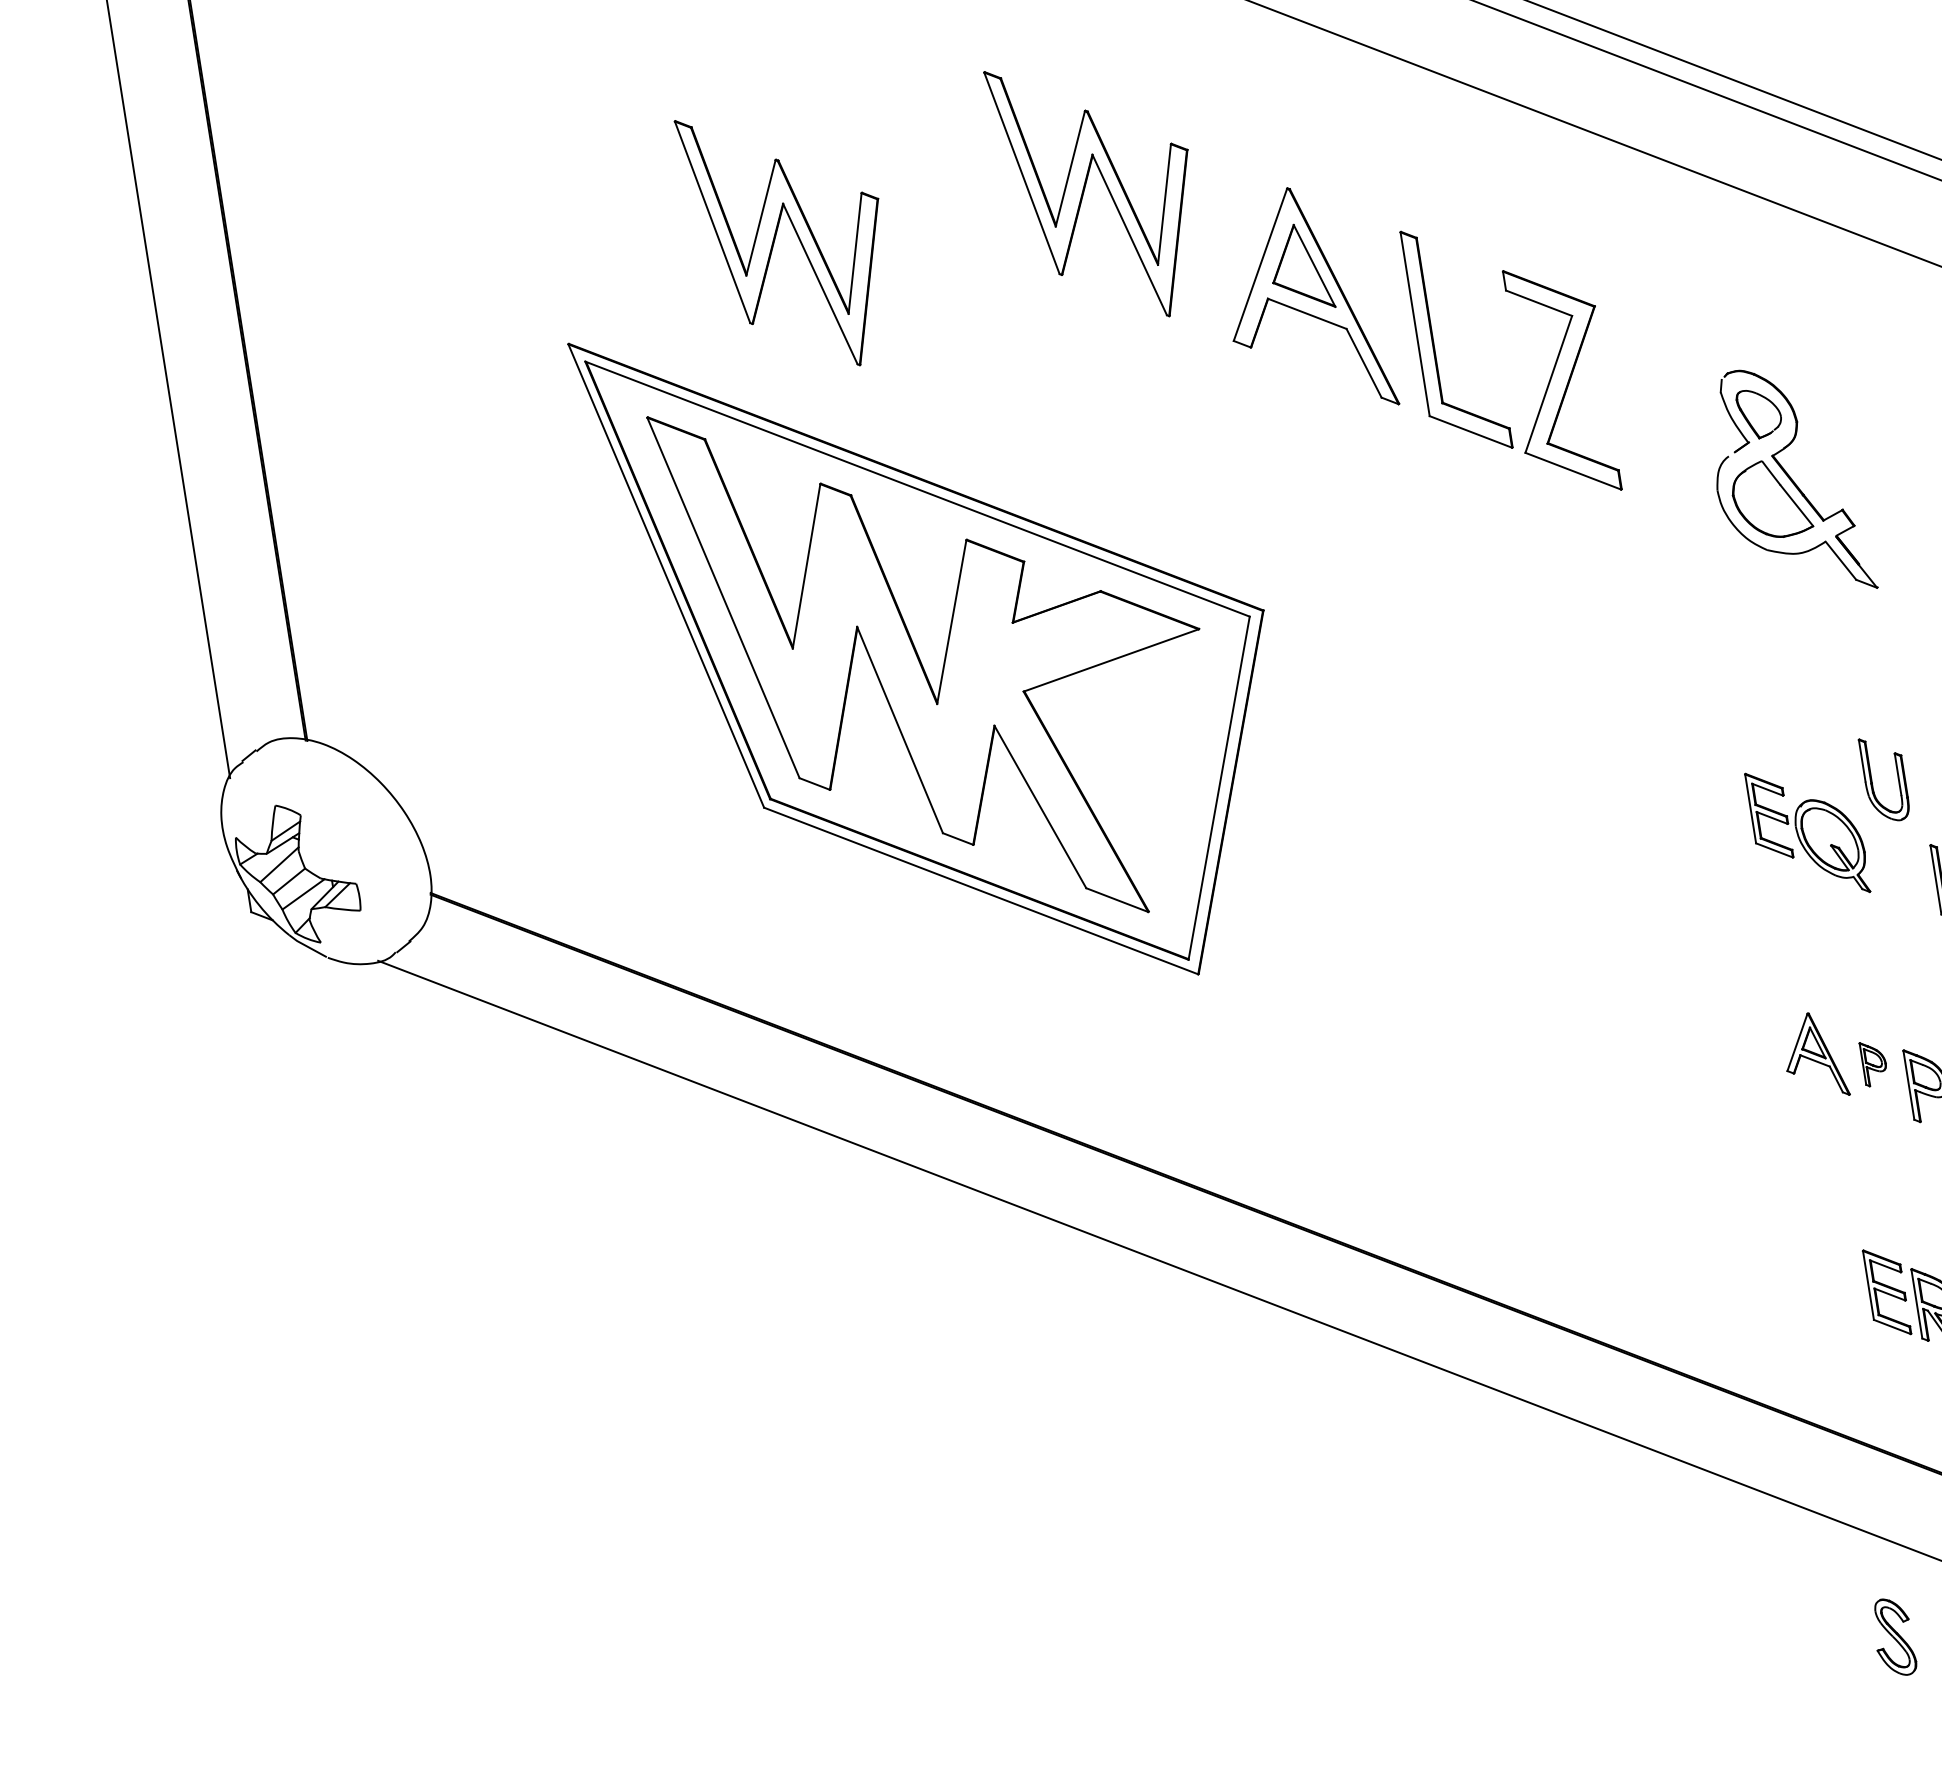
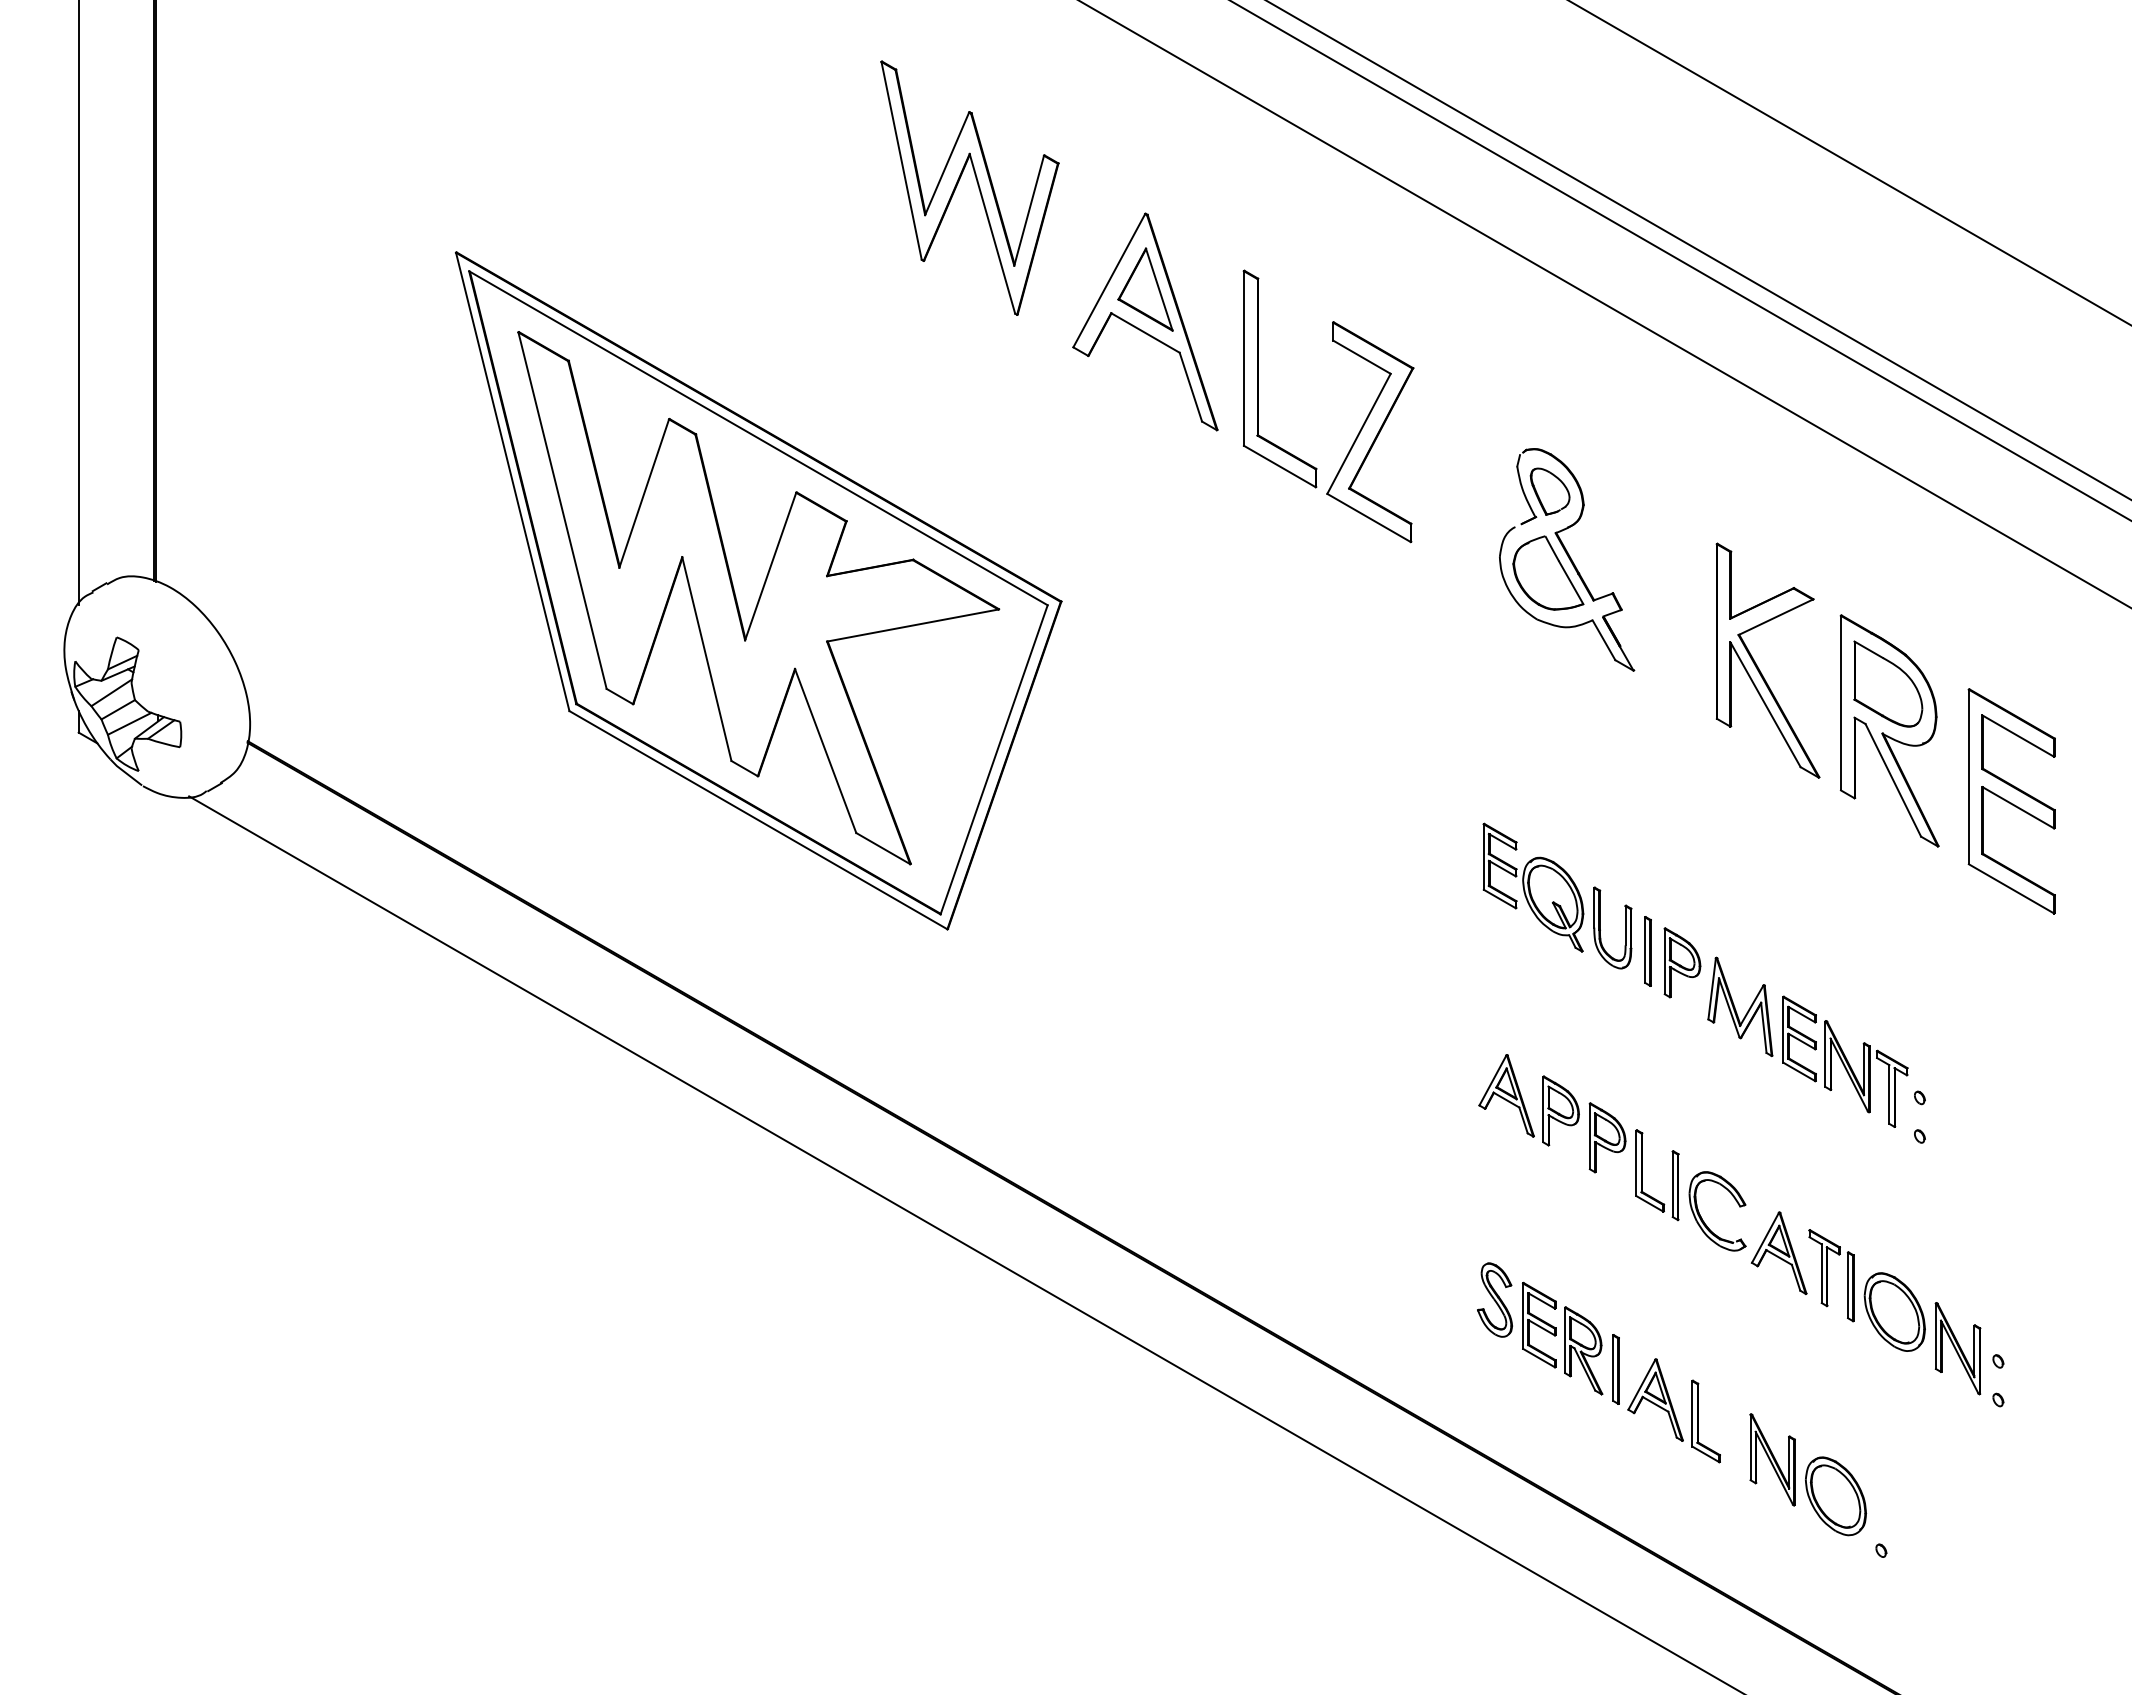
part: (796, 235) -> (683, 185), removed
part: (1871, 780) -> (1600, 927), moved
part: (1873, 1062) -> (1560, 1110), size x1.67
part: (1893, 1636) -> (1494, 1299), moved

